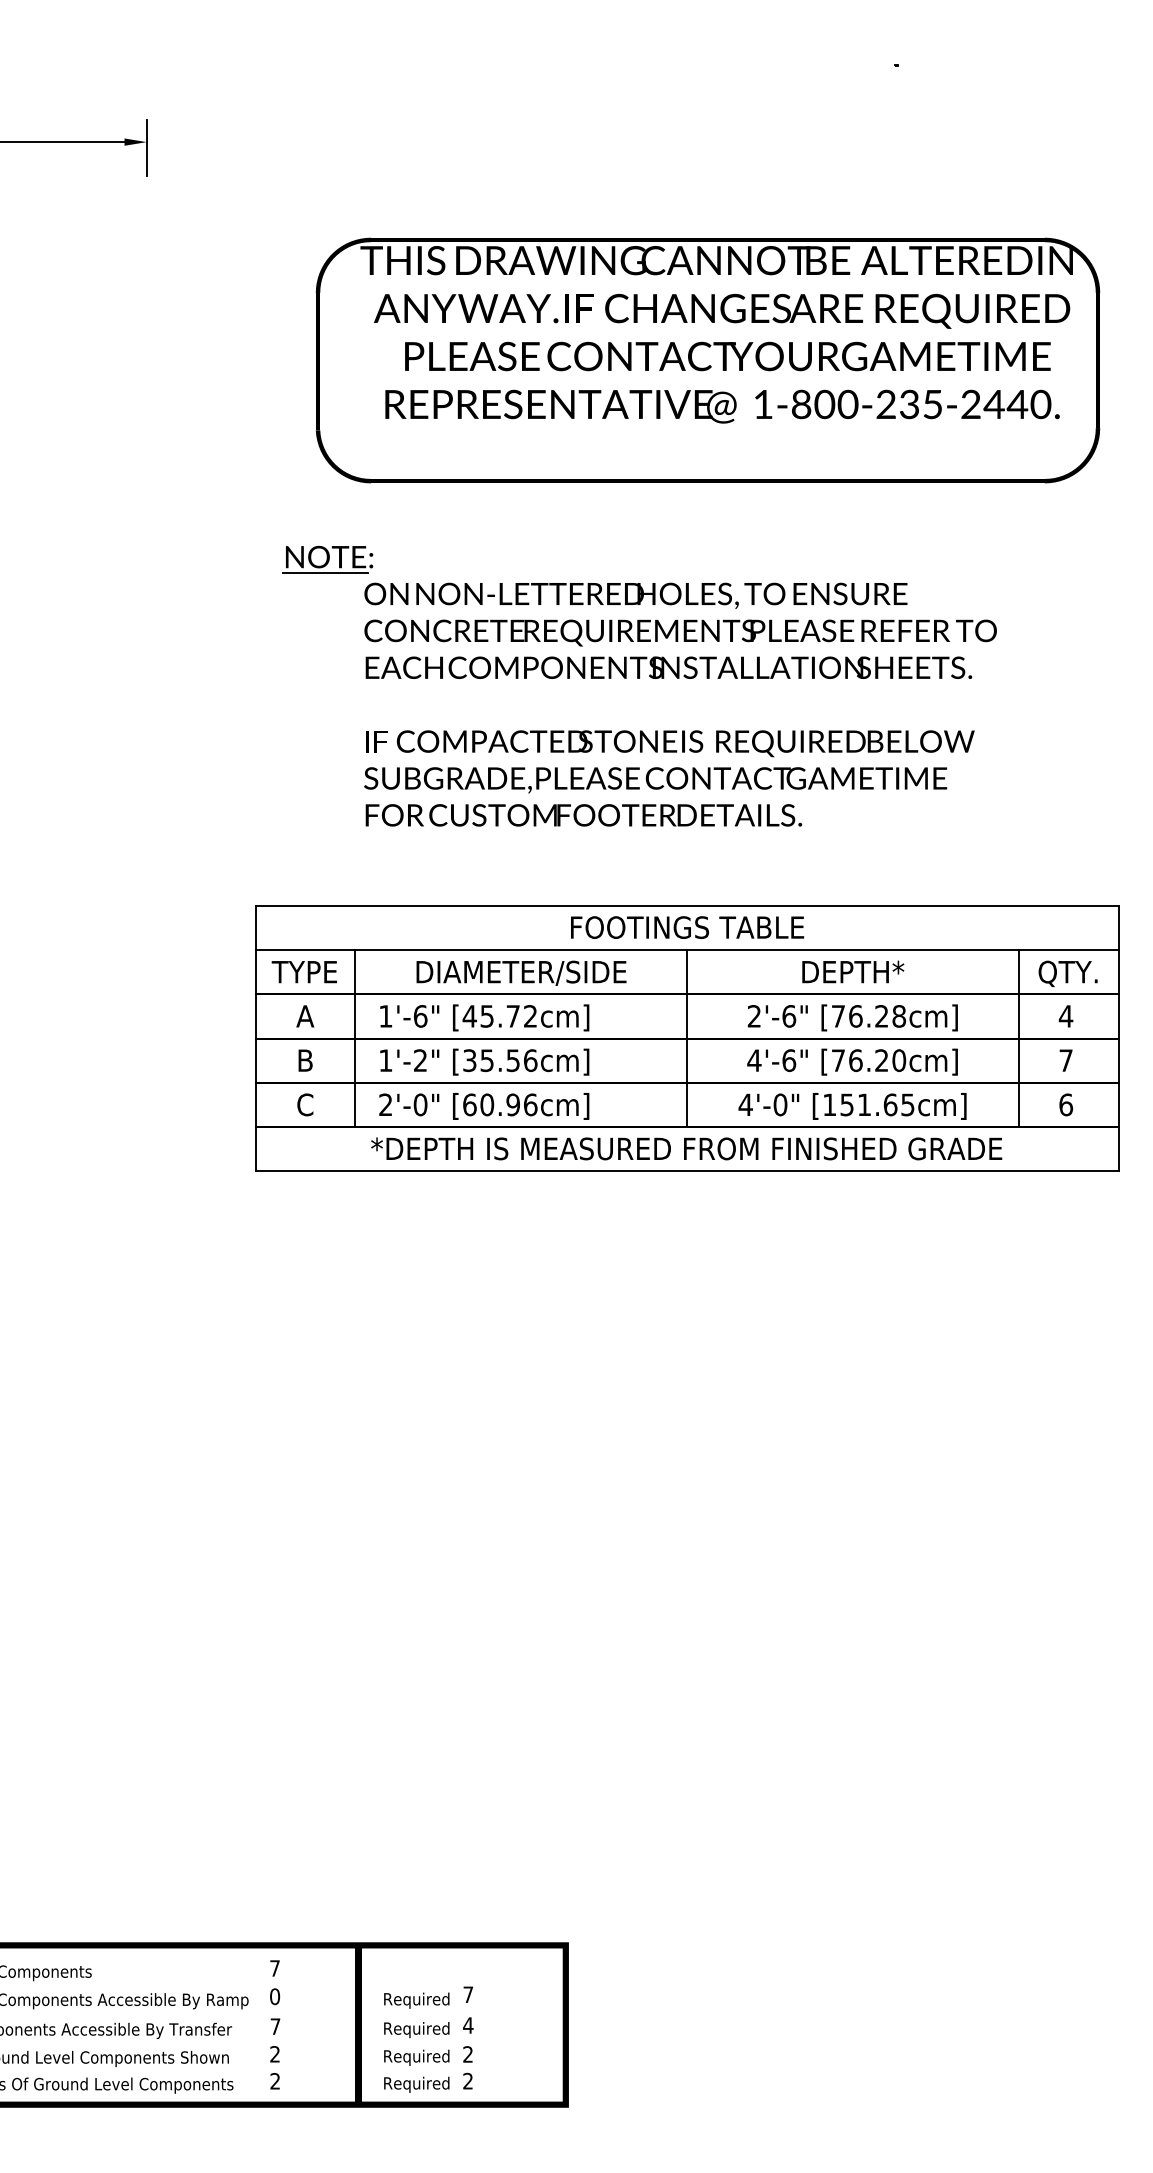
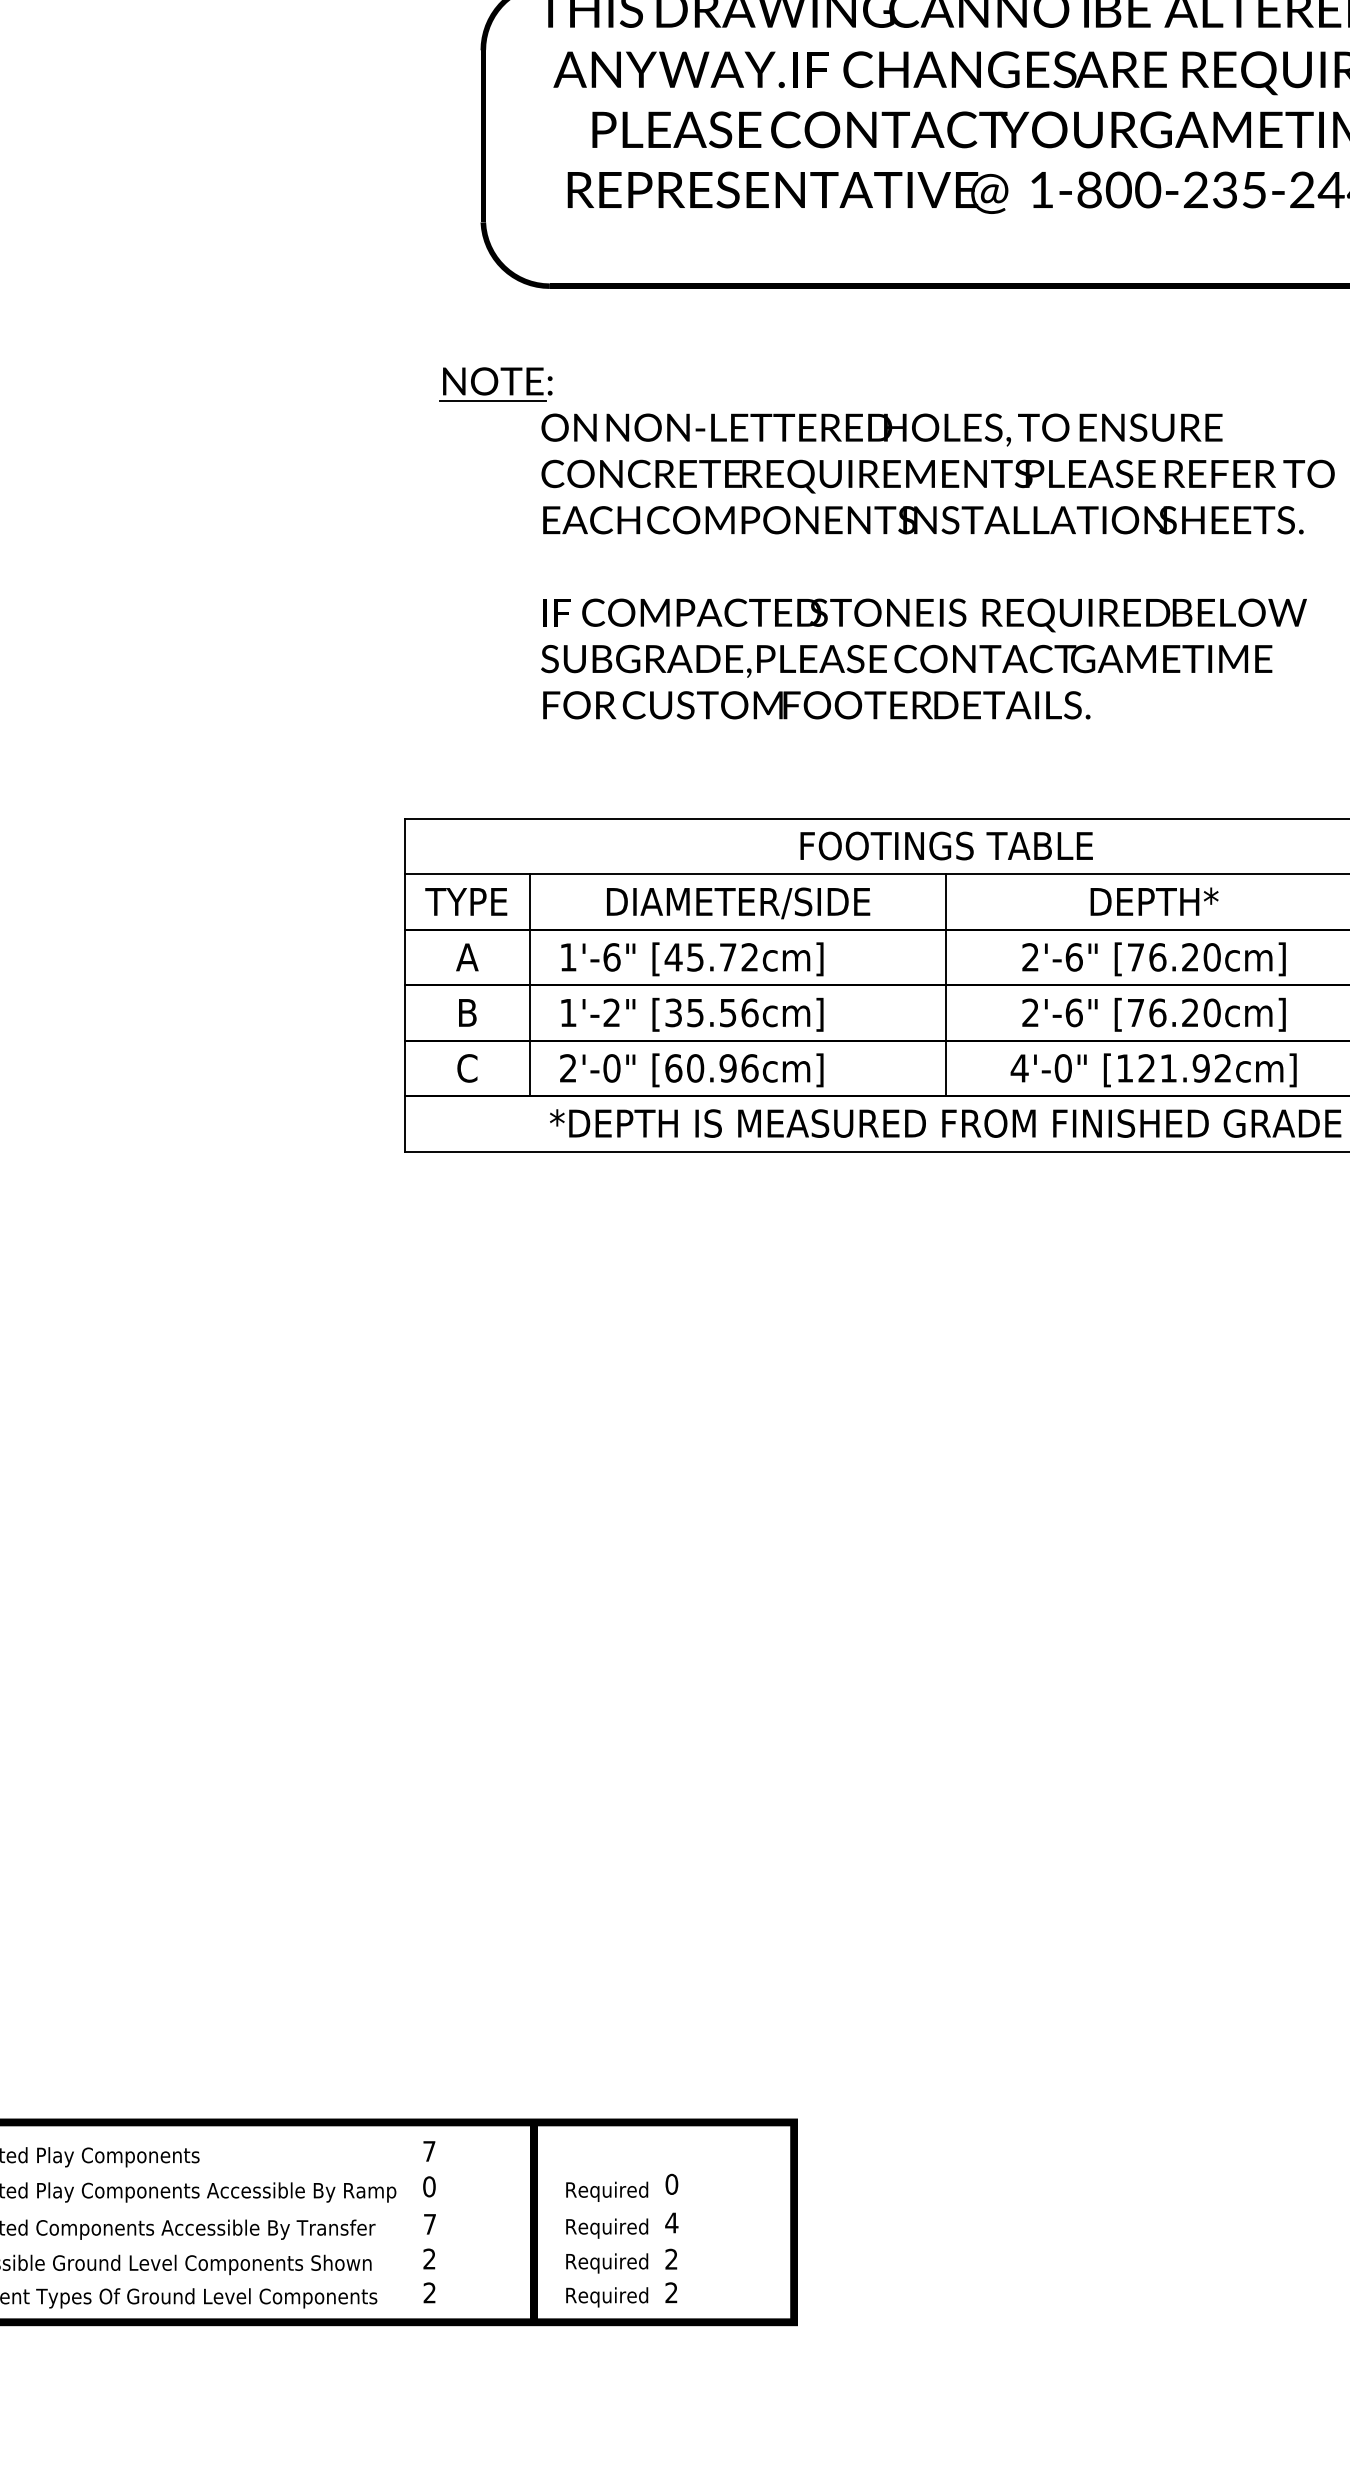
text: (899, 1016) -> (1212, 957), [76.28cm] -> [76.20cm]
text: (754, 1060) -> (1030, 1012), 4'-6" -> 2'-6"
text: (877, 1104) -> (1184, 1067), [151.65cm] -> [121.92cm]
text: (468, 1994) -> (672, 2184), 7 -> 0

